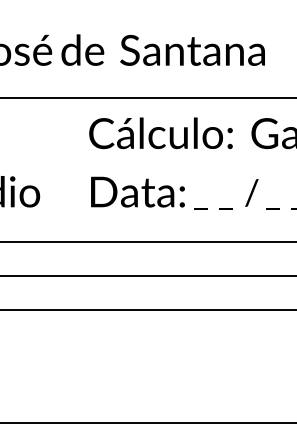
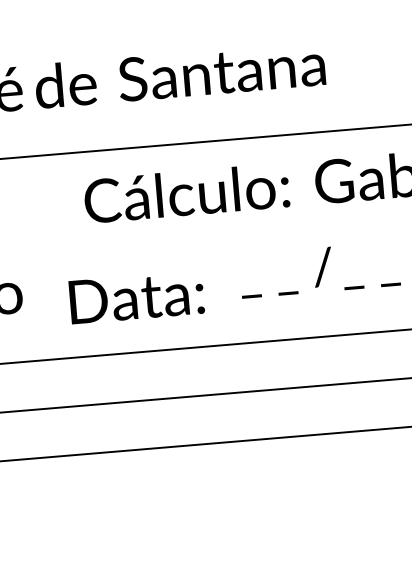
text: (137, 191) -> (136, 296), moved

